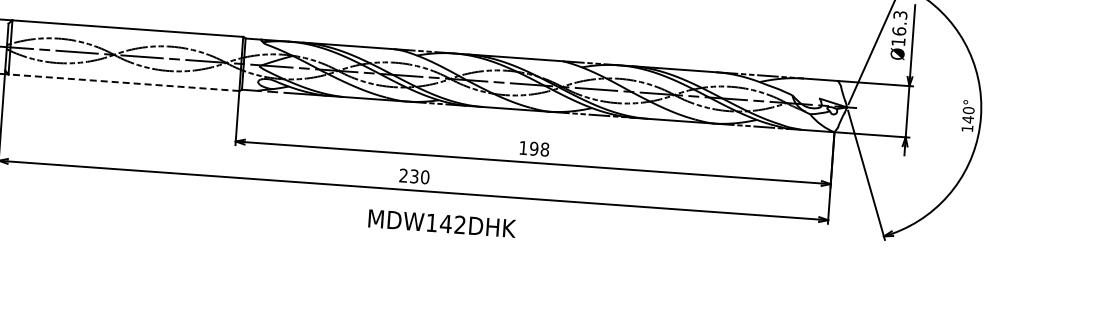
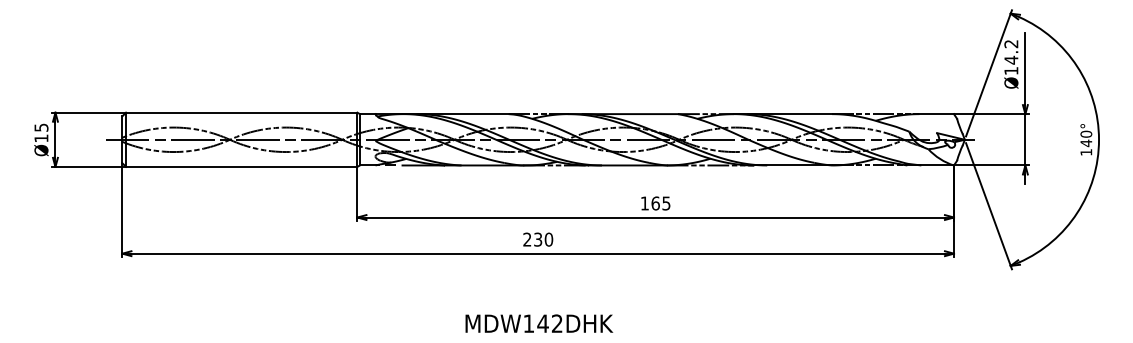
text: (899, 23) -> (1011, 52), Ø16.3 -> Ø14.2
line: (123, 82) -> (241, 166), dashed -> solid
text: (539, 149) -> (660, 203), 198 -> 165
text: (442, 223) -> (539, 323), moved

